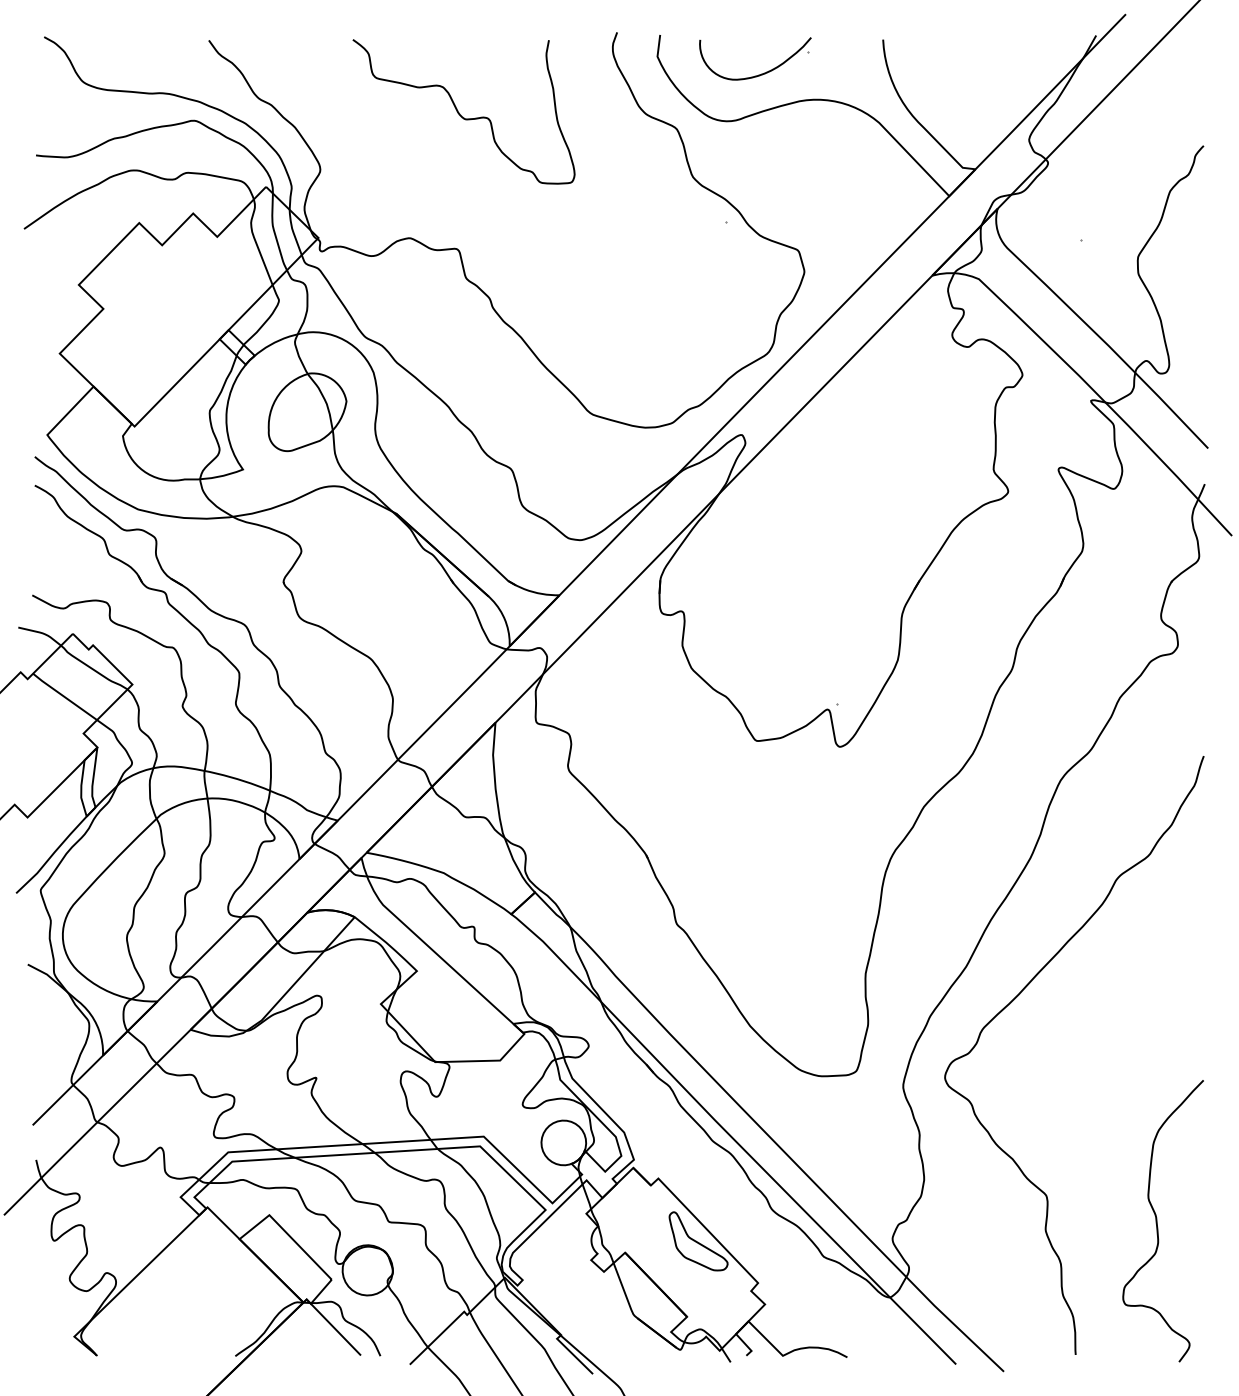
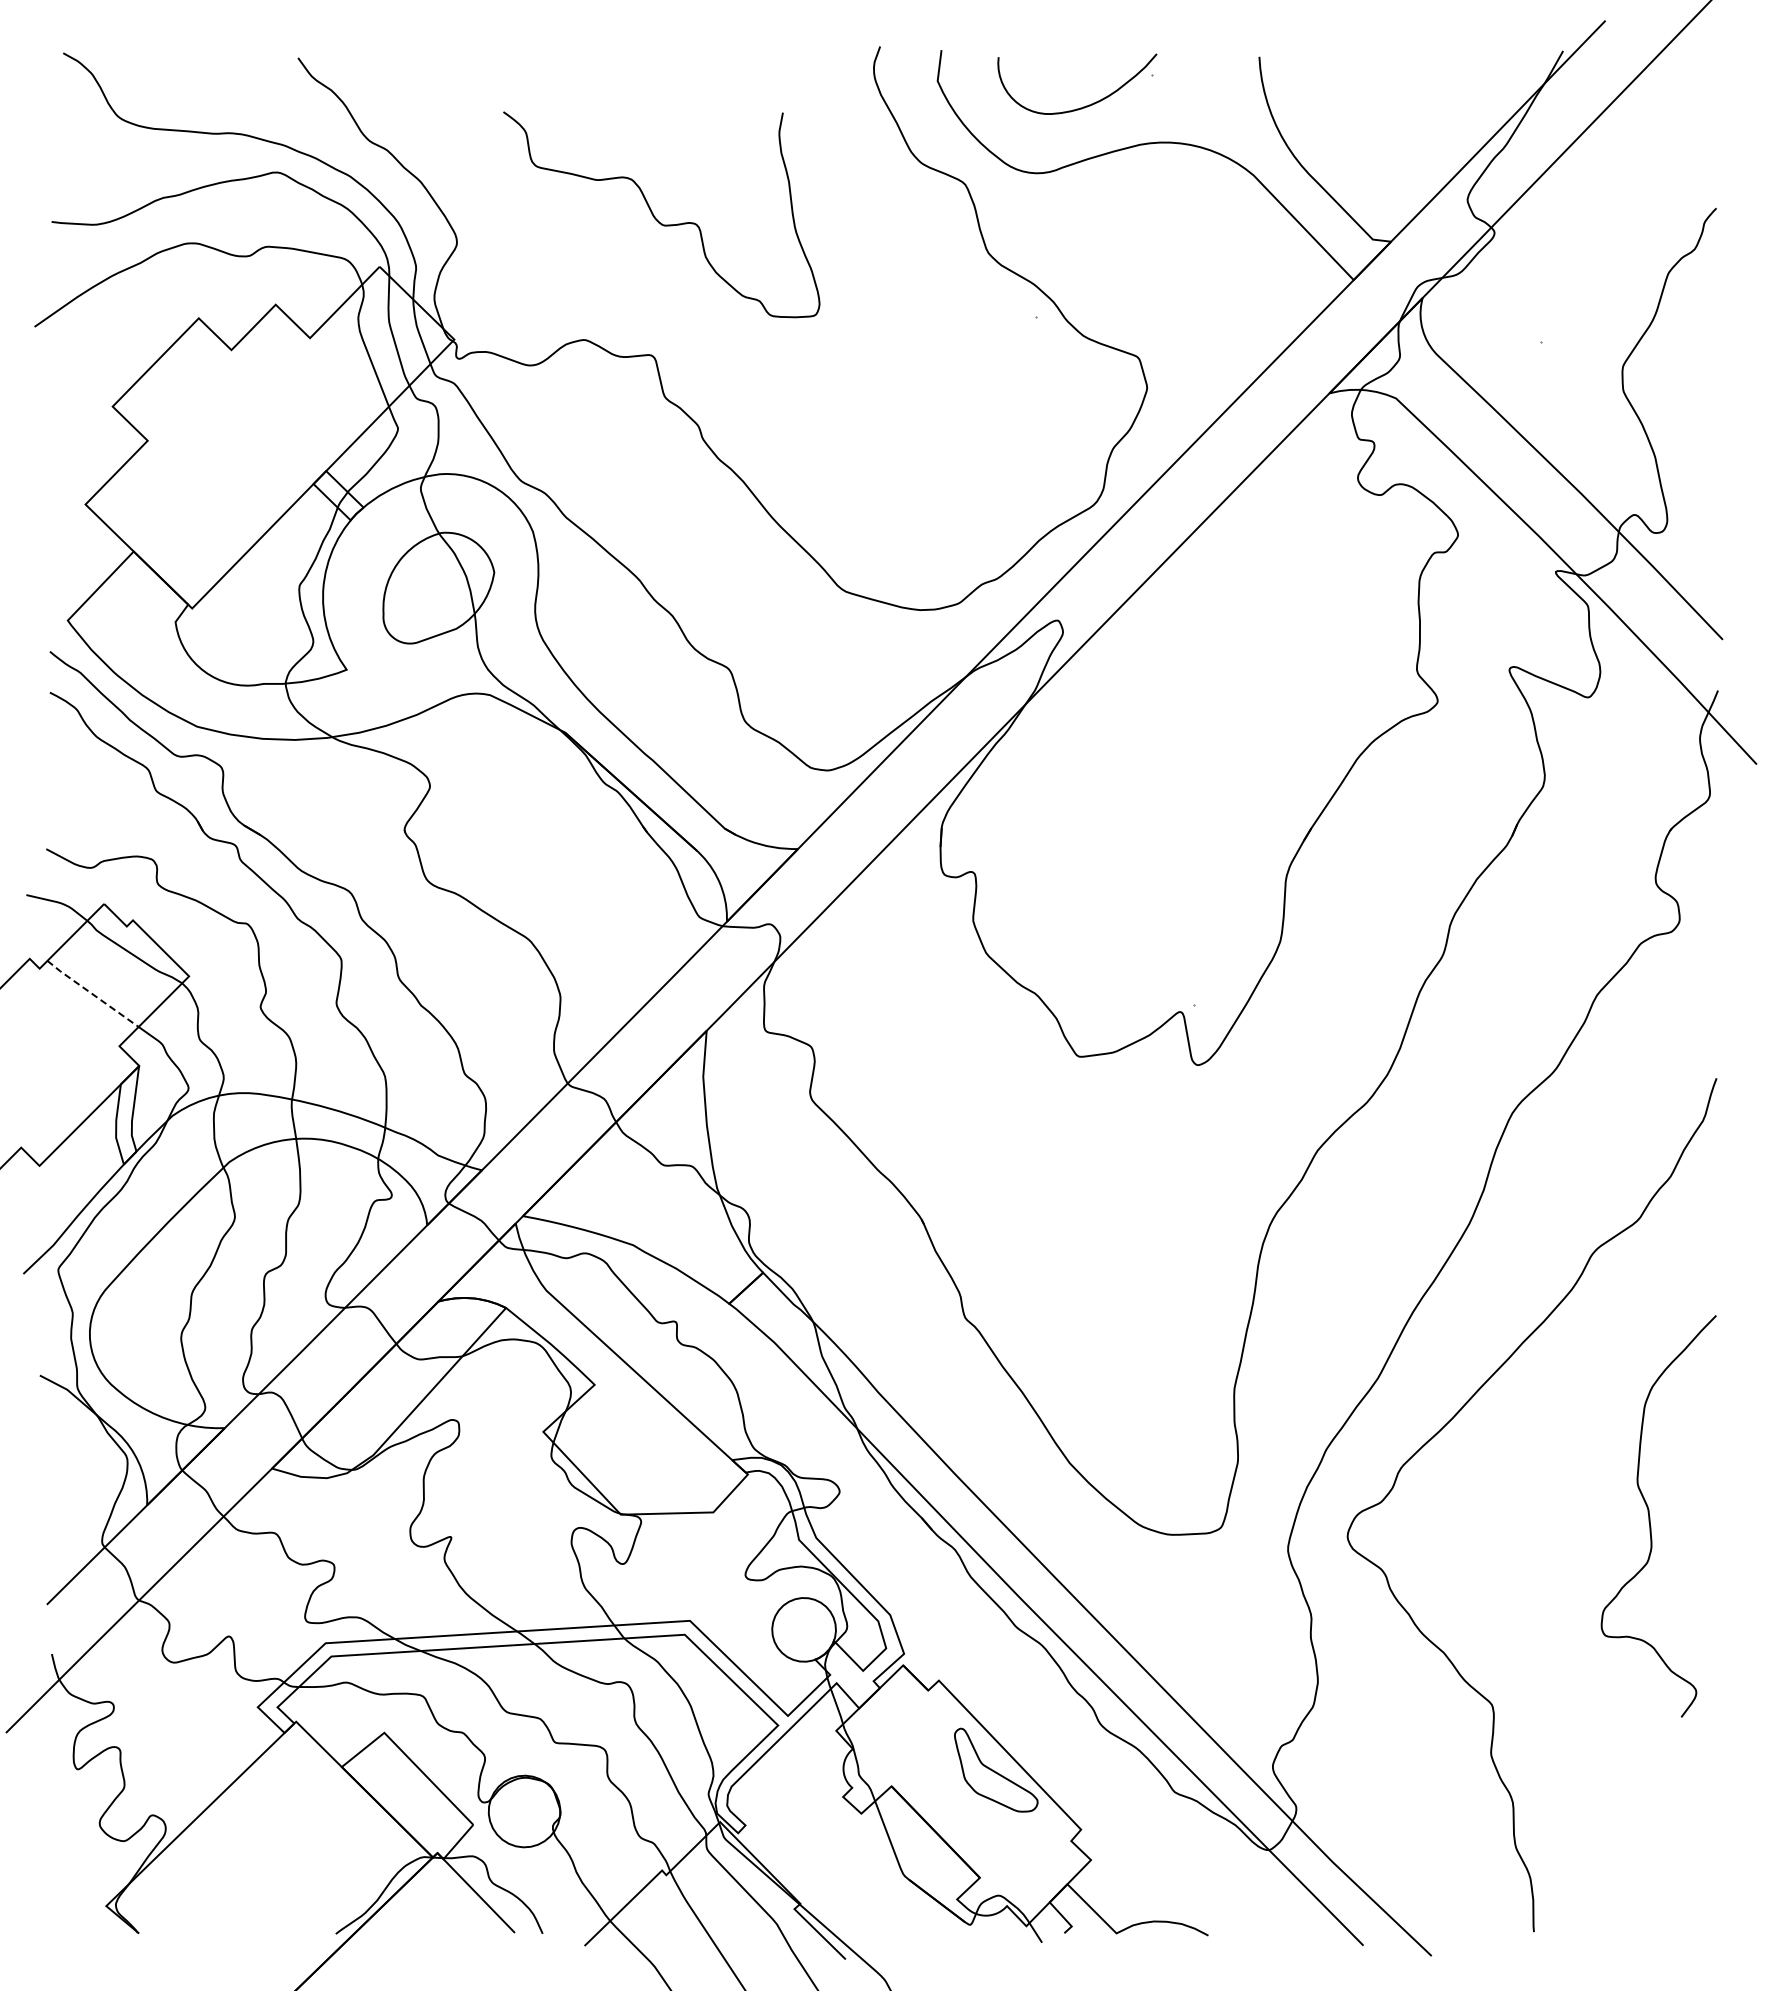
curve: (459, 113) -> (655, 216), moved
line: (64, 697) -> (92, 994), solid -> dashed
curve: (1157, 1221) -> (1650, 1516), moved

